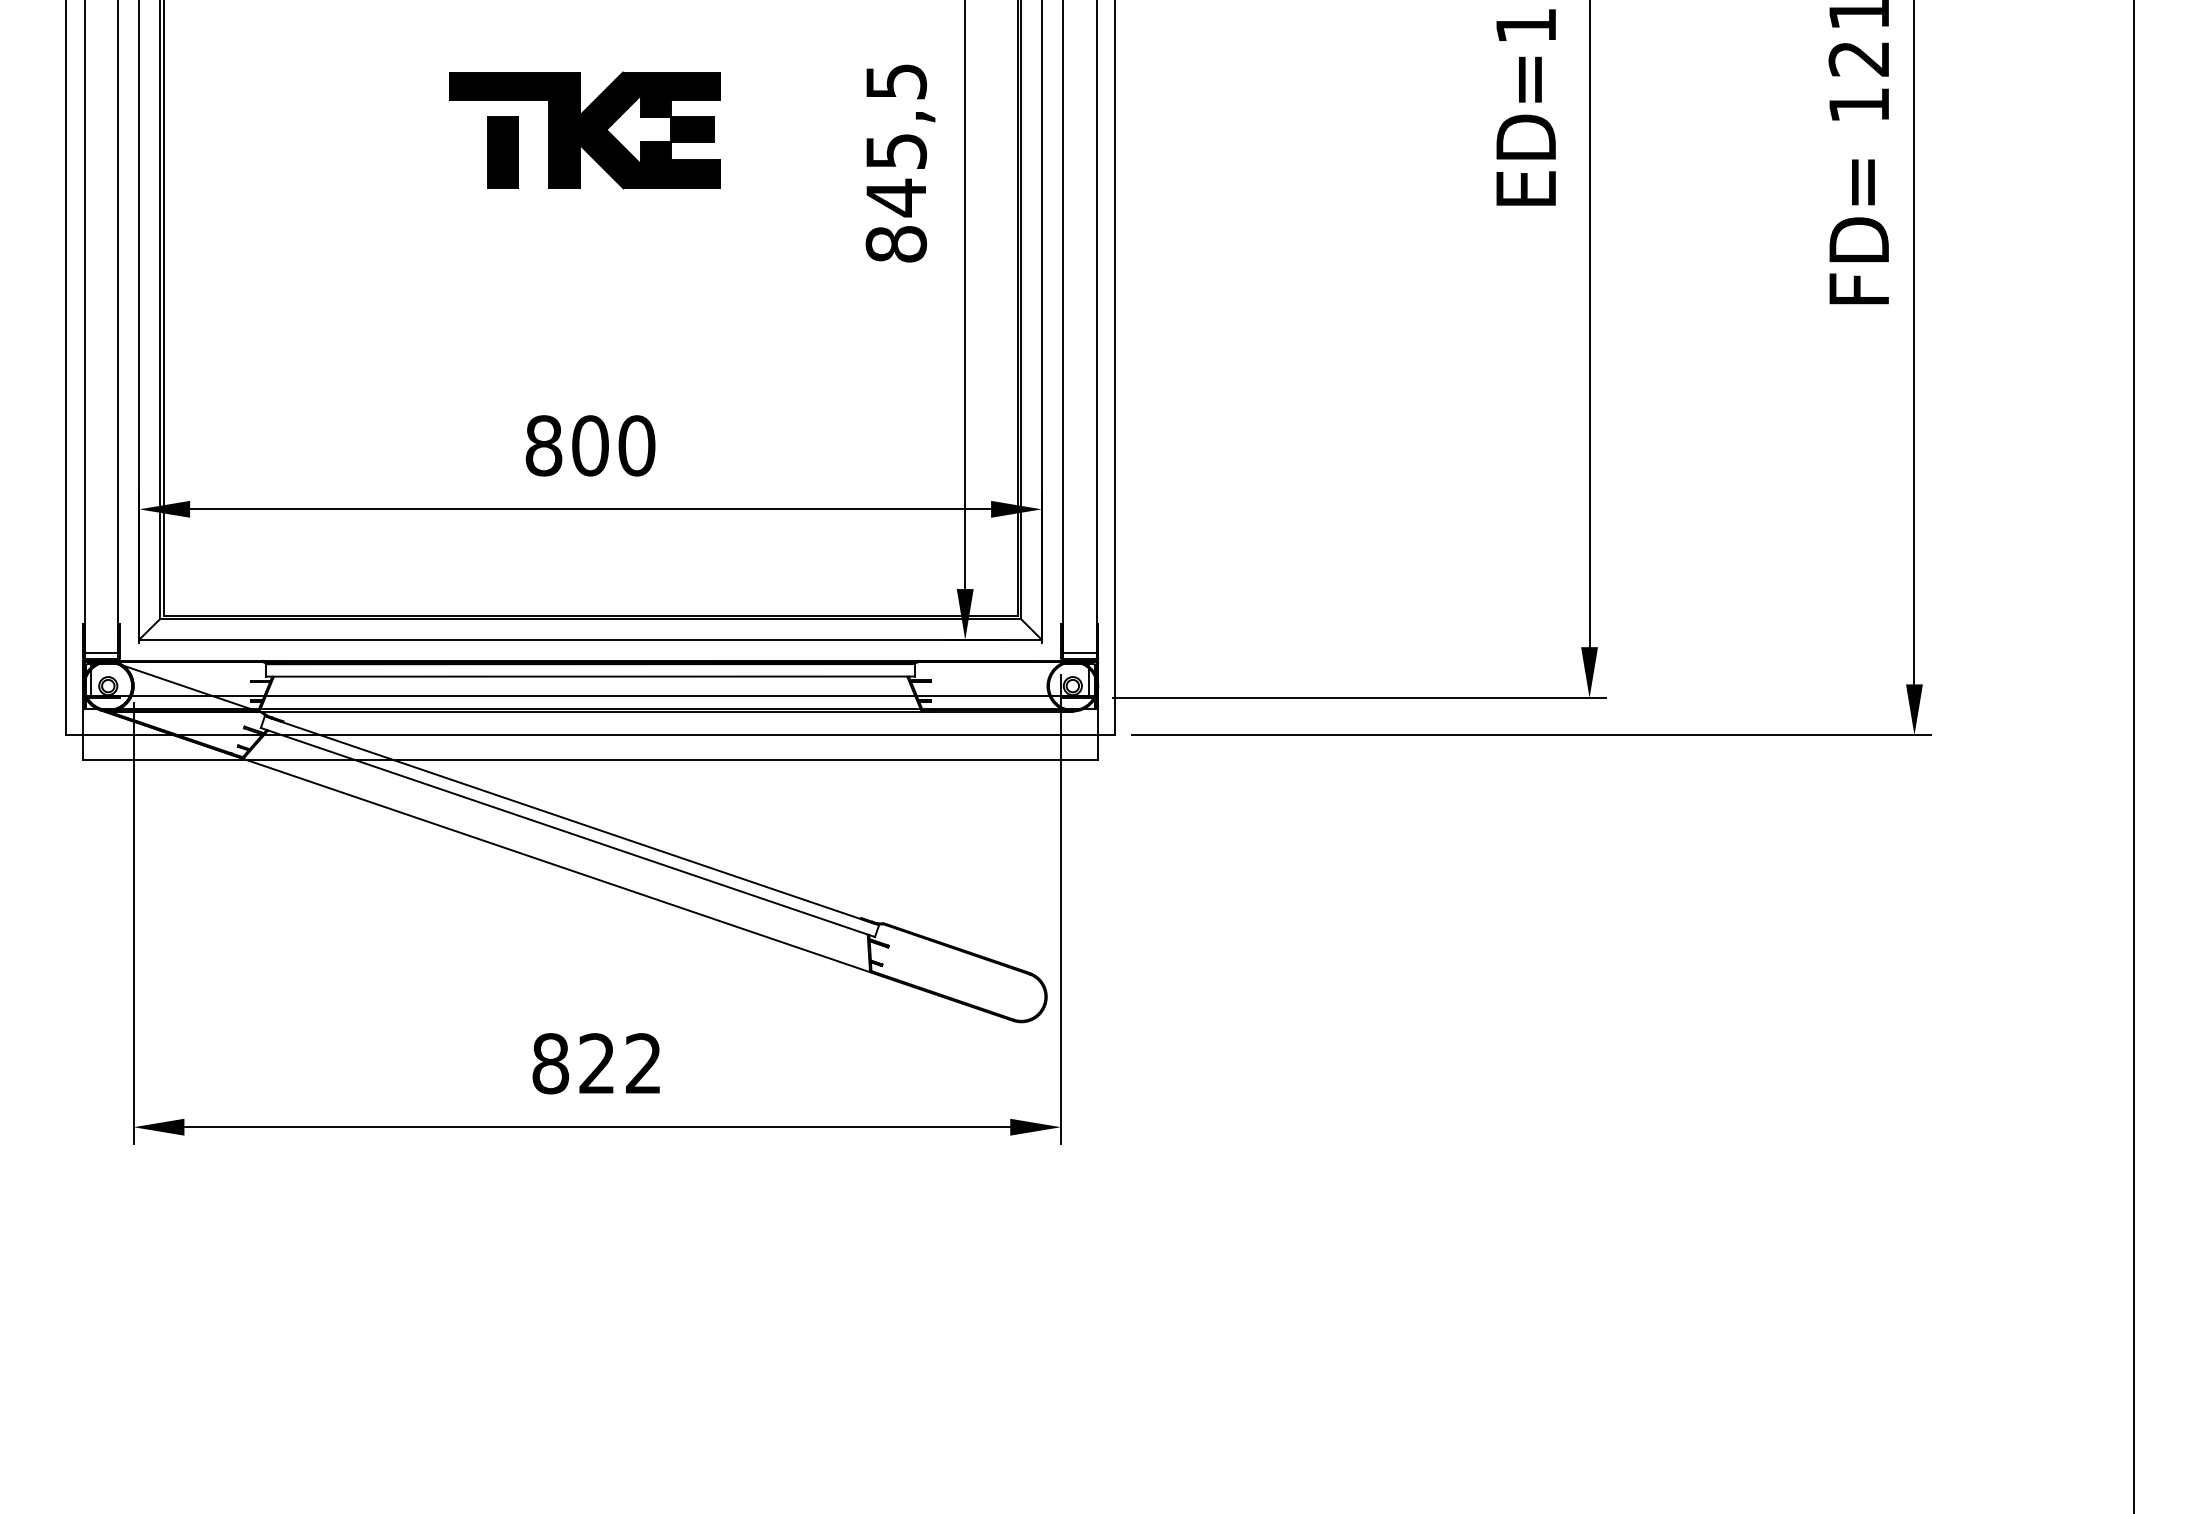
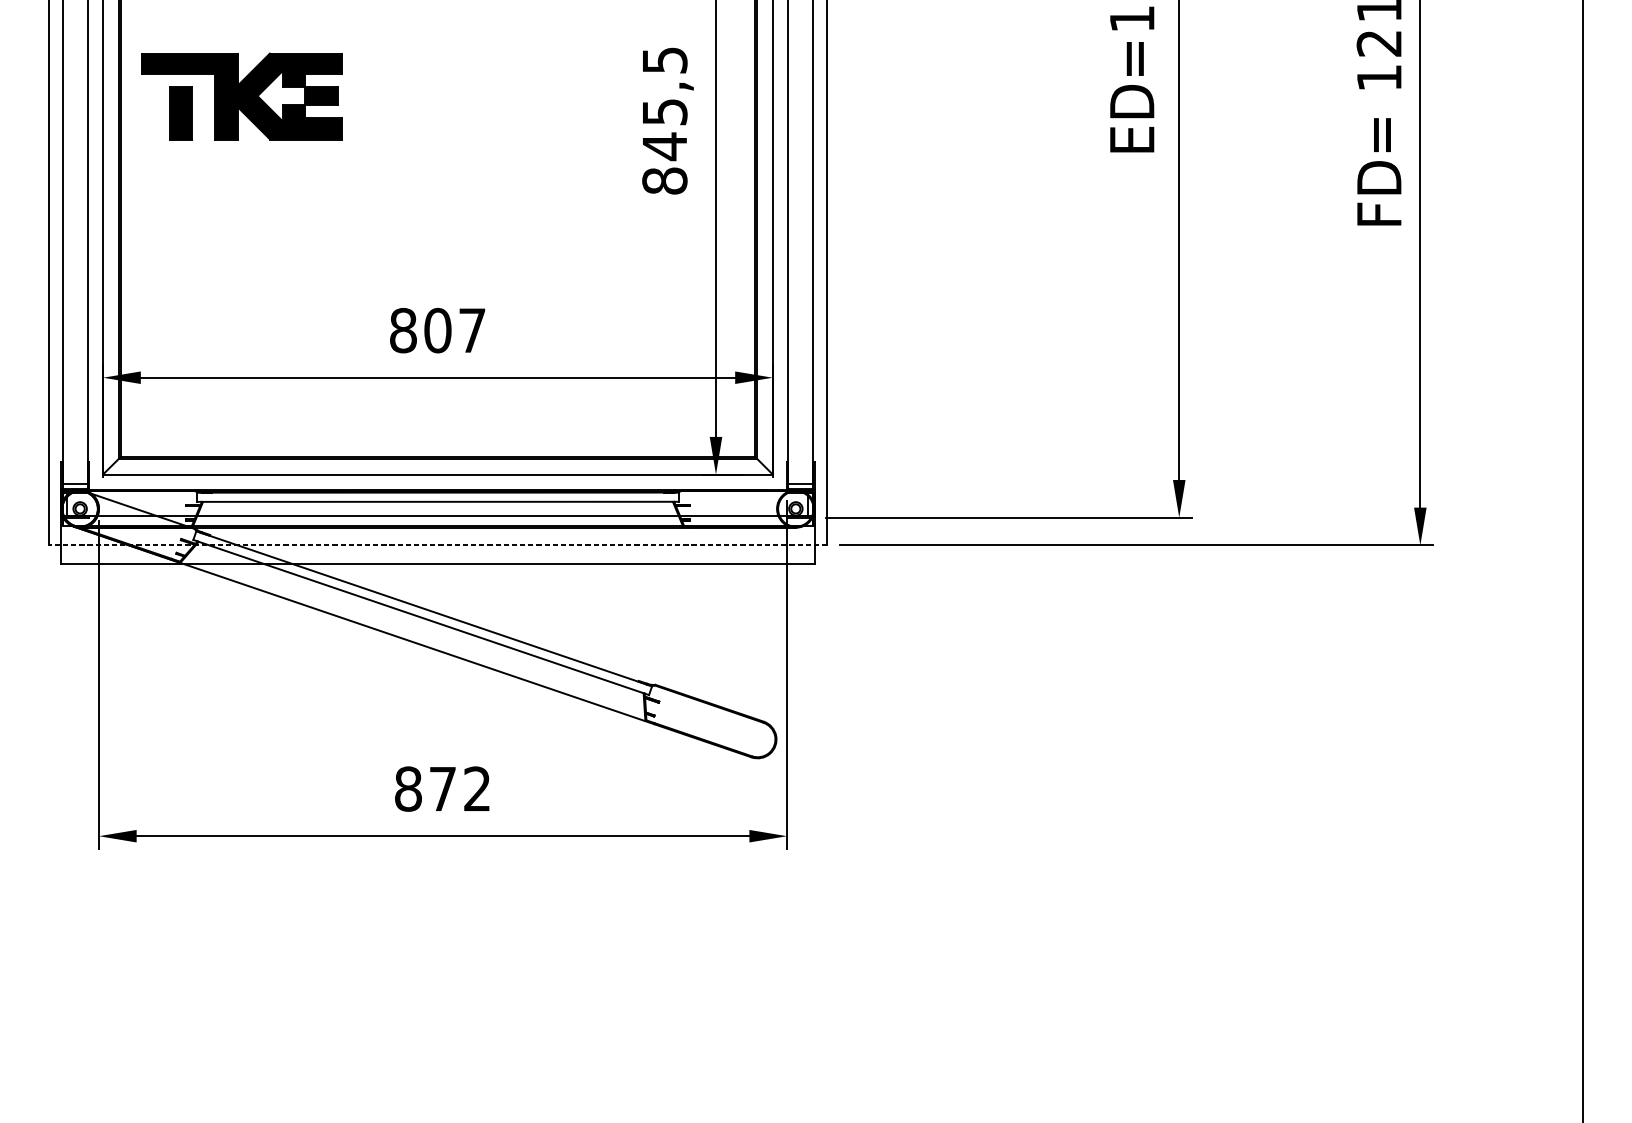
part: (584, 130) -> (241, 96), moved
text: (636, 445) -> (472, 330), 800 -> 807
line: (590, 735) -> (437, 545), solid -> dashed
text: (596, 1063) -> (442, 788), 822 -> 872

